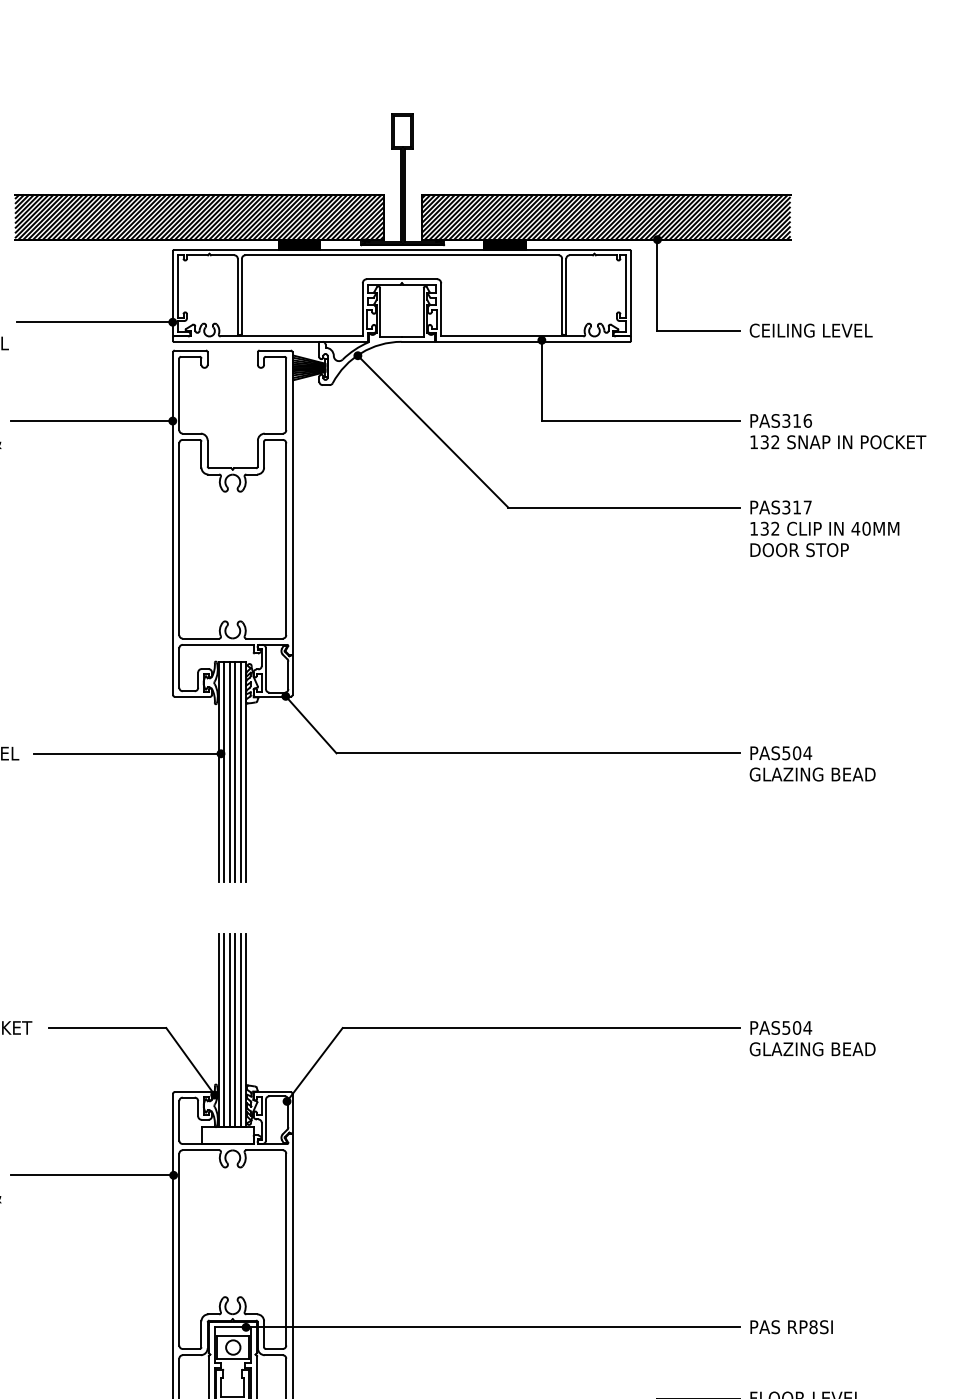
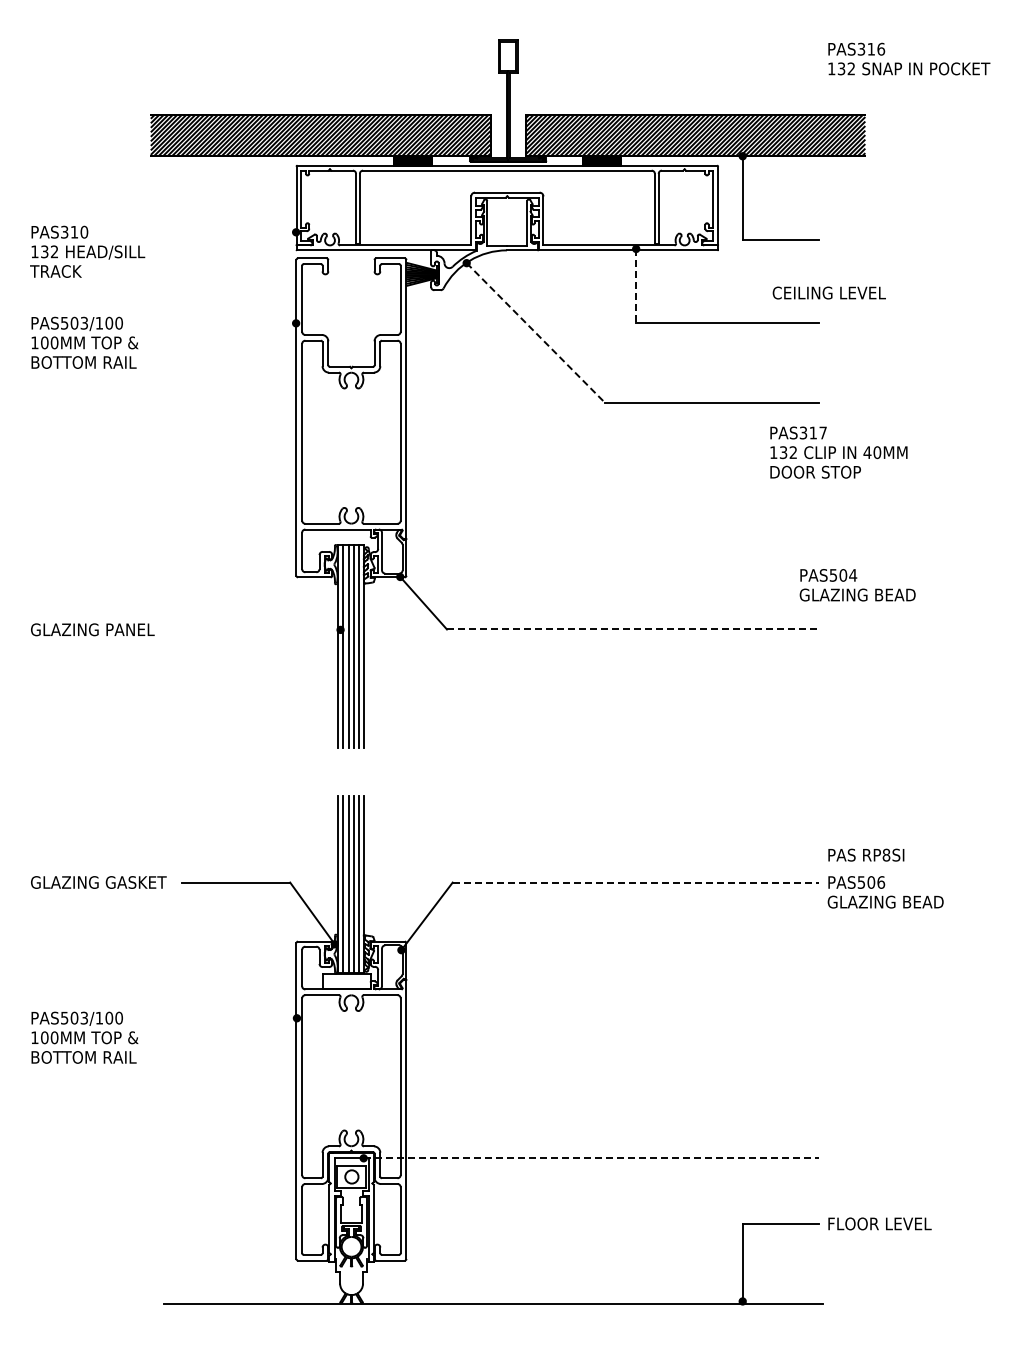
line: (95, 322) -> (224, 232), removed
text: (810, 330) -> (828, 292), moved
line: (542, 381) -> (636, 286), solid -> dashed
line: (91, 421) -> (221, 323), removed
text: (838, 430) -> (909, 58), moved
line: (433, 432) -> (536, 333), solid -> dashed
text: (824, 528) -> (838, 452), moved
line: (127, 753) -> (254, 629), removed
line: (537, 753) -> (632, 629), solid -> dashed
text: (812, 764) -> (857, 585), moved
line: (542, 1027) -> (636, 882), solid -> dashed
text: (808, 1027) -> (881, 882), PAS504 -> PAS506
line: (91, 1175) -> (221, 1018), removed
text: (791, 1326) -> (866, 854), moved
line: (493, 1327) -> (591, 1158), solid -> dashed

